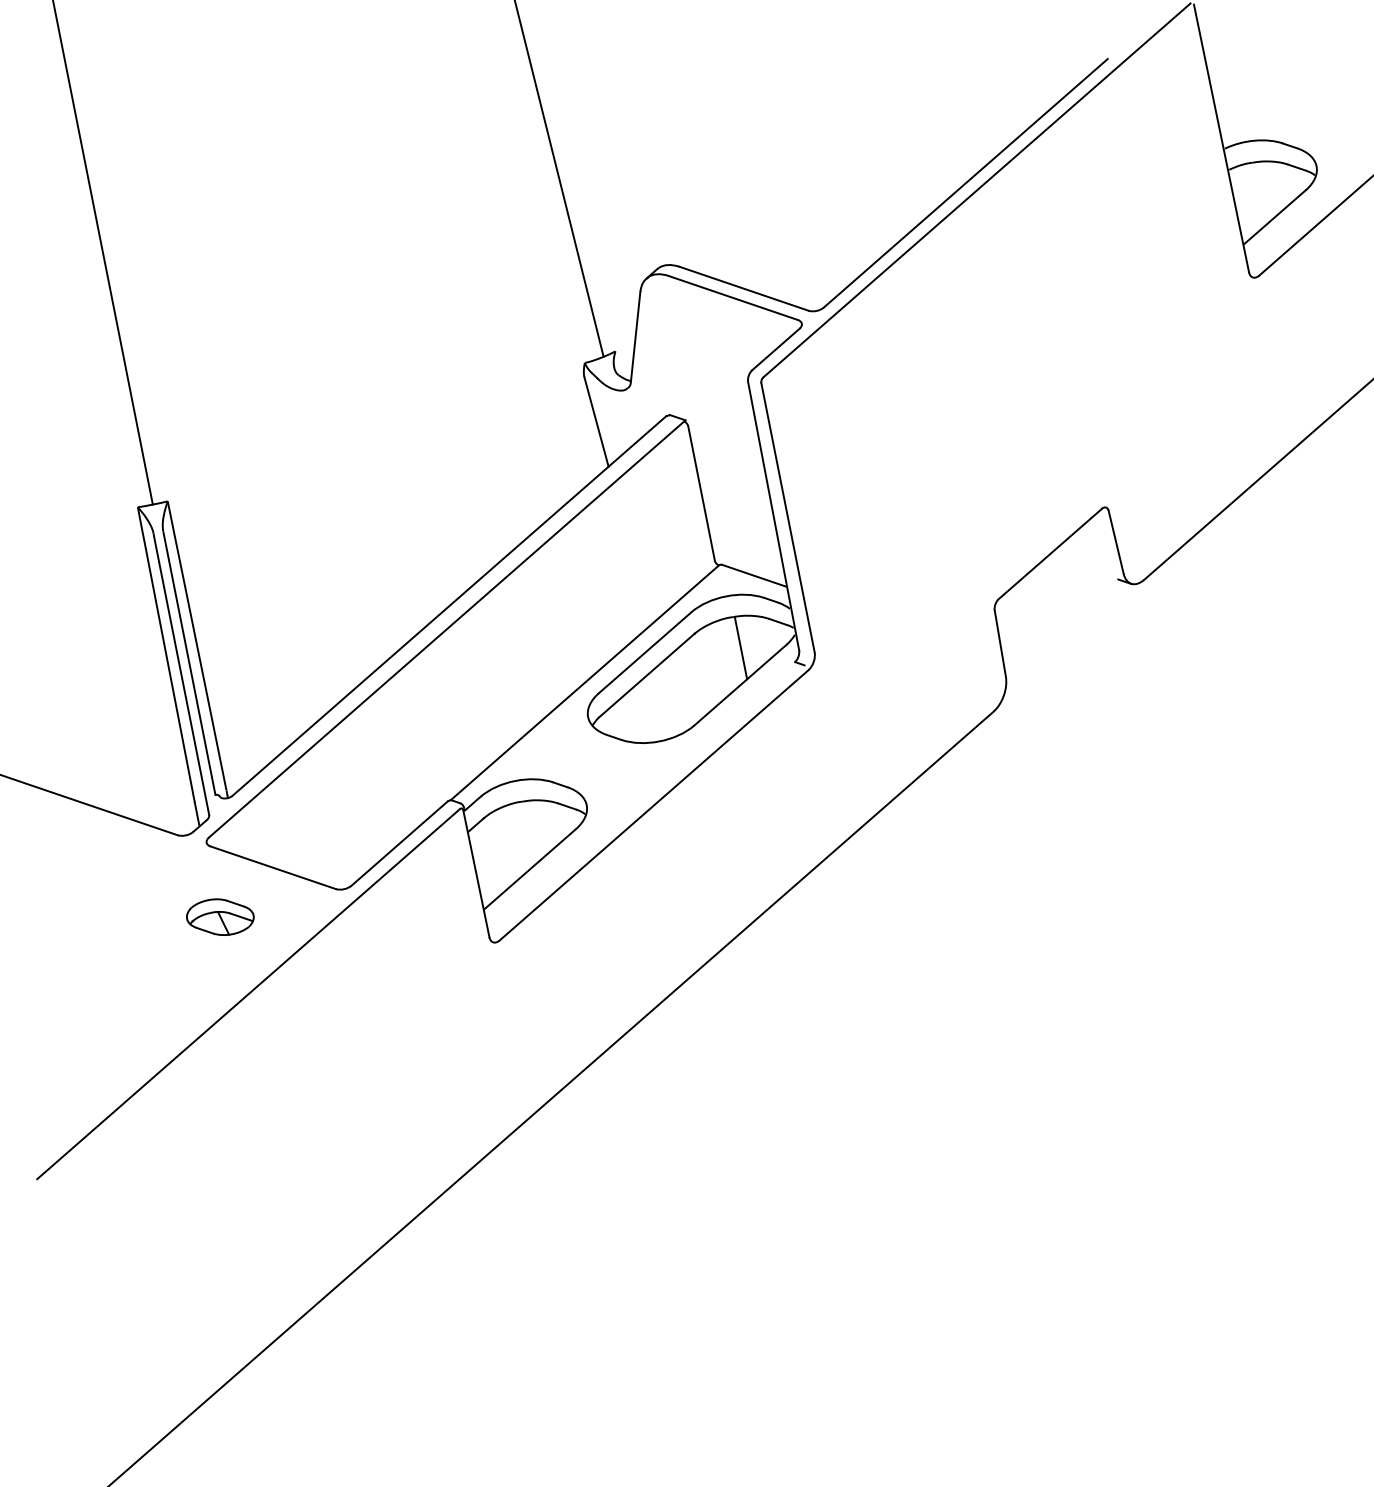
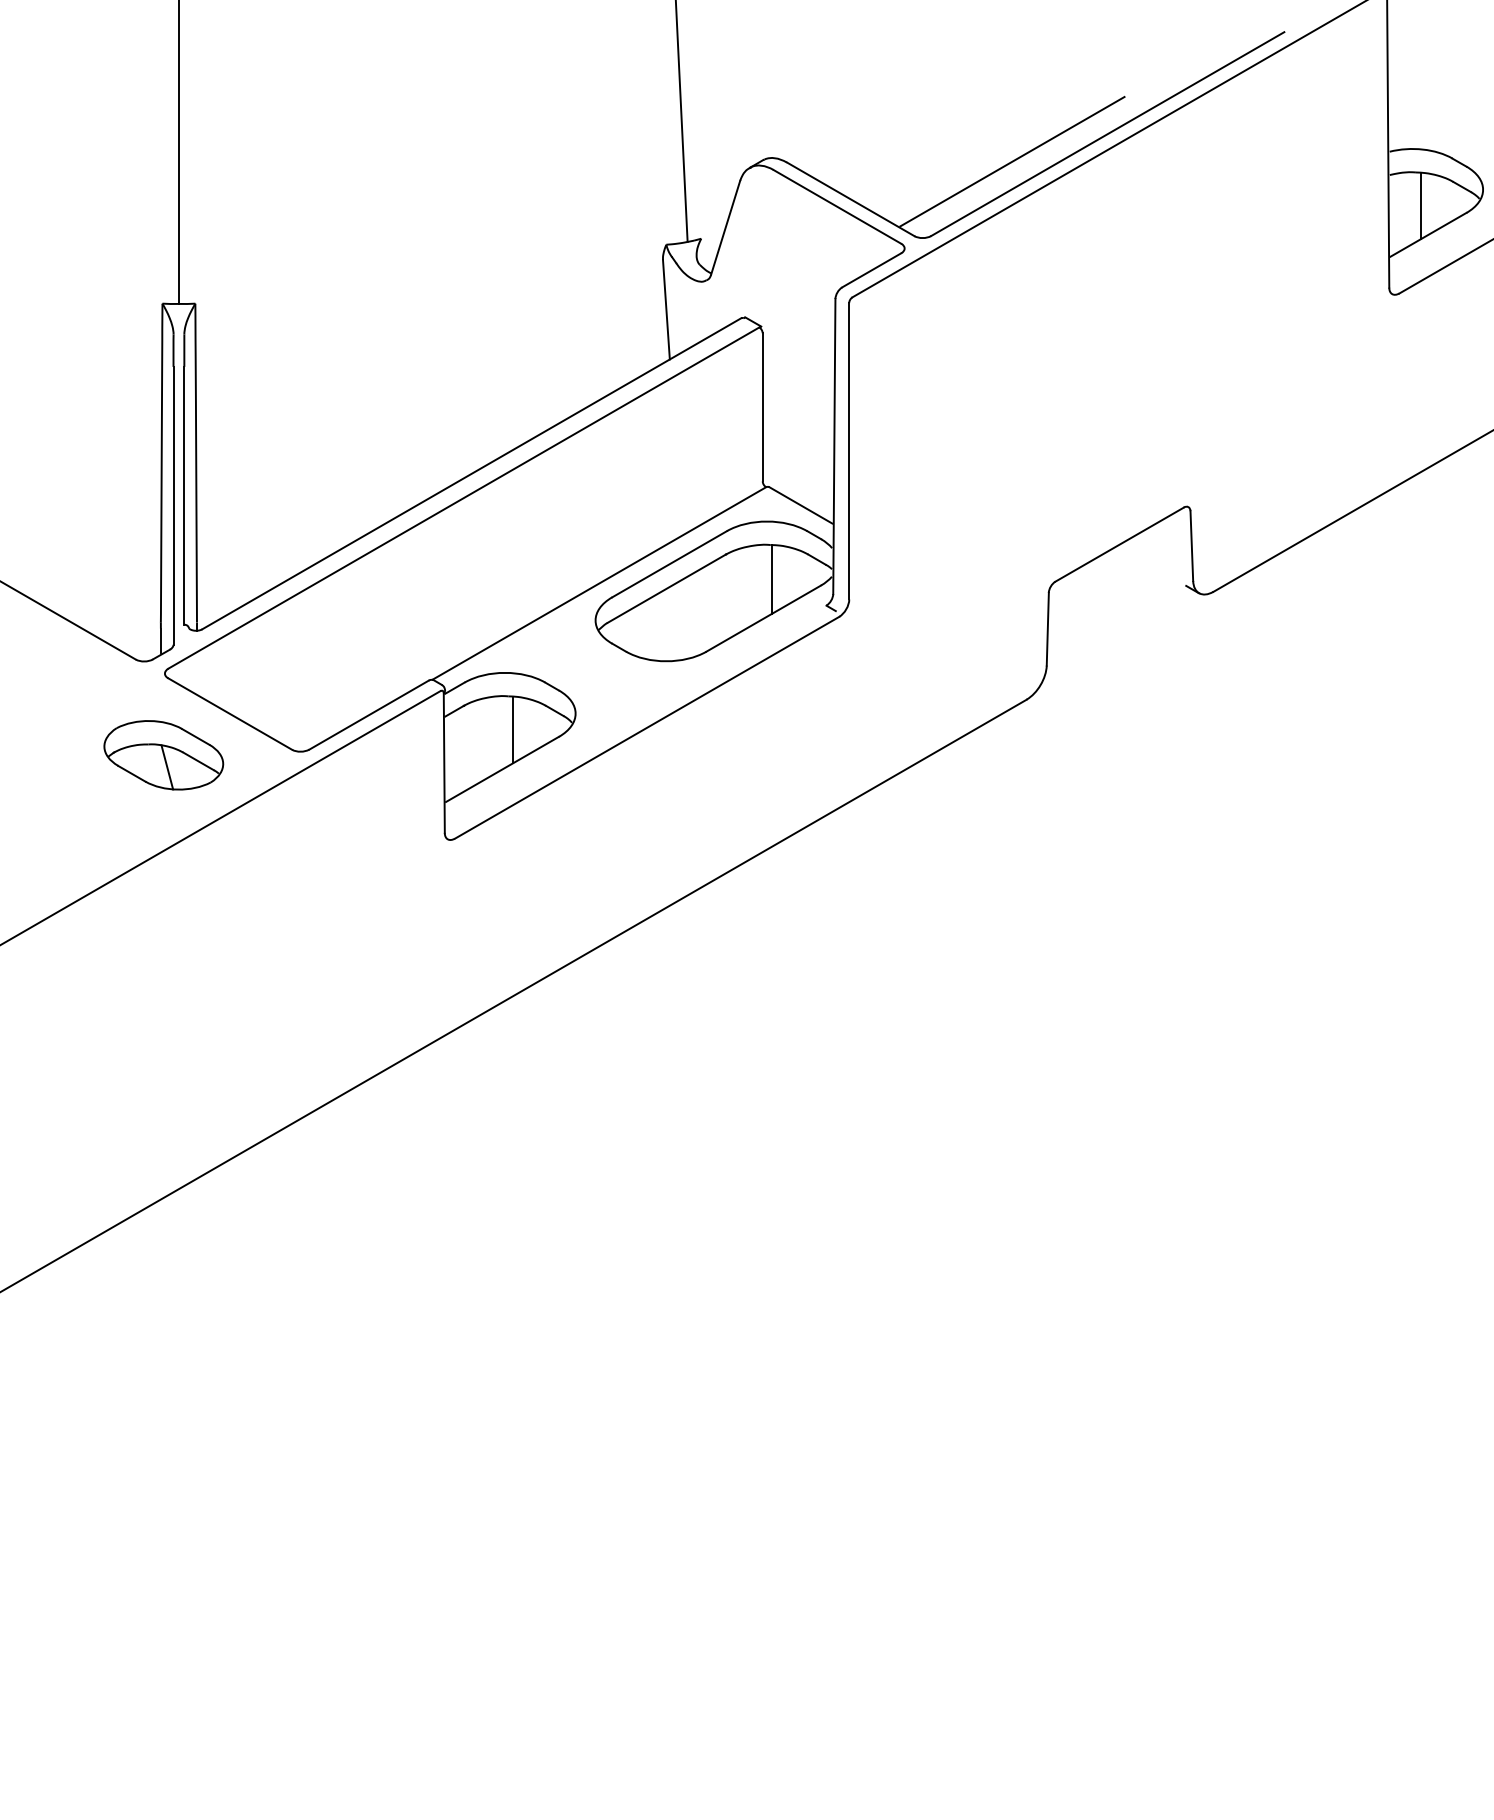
line: (1262, 191) -> (1420, 205), added
line: (884, 225) -> (1012, 161), added
line: (533, 830) -> (513, 729), added
part: (220, 917) -> (163, 755), size x1.67

